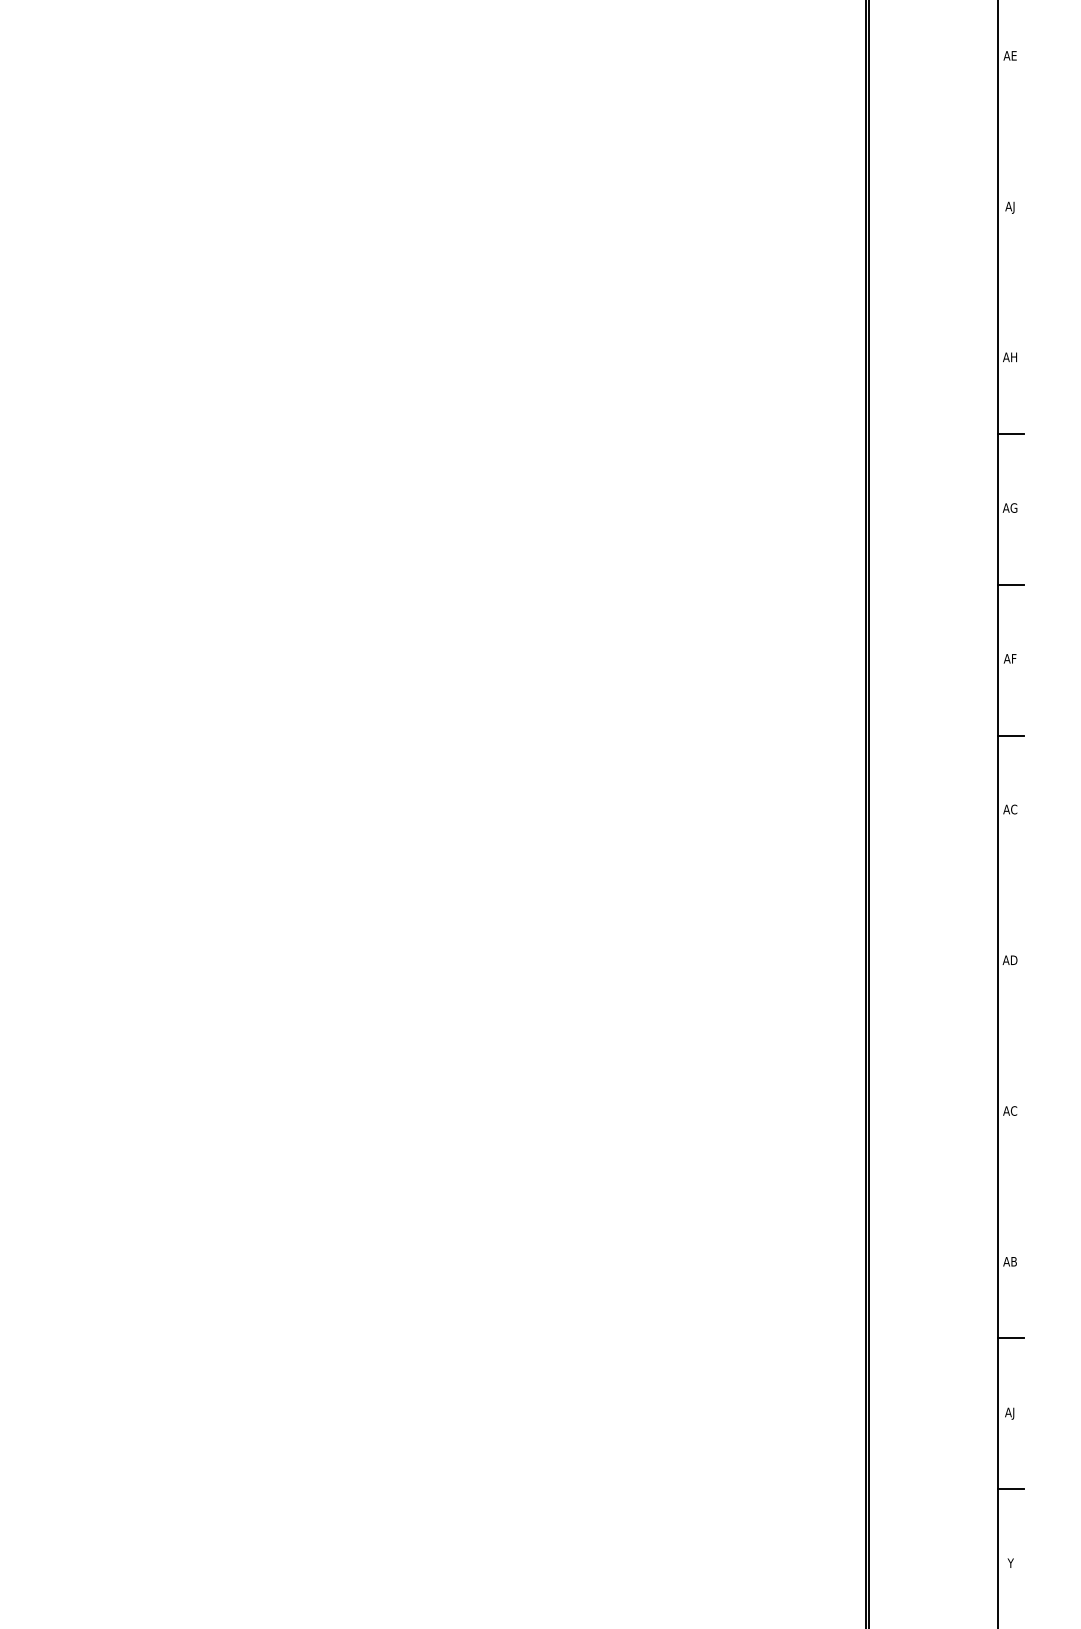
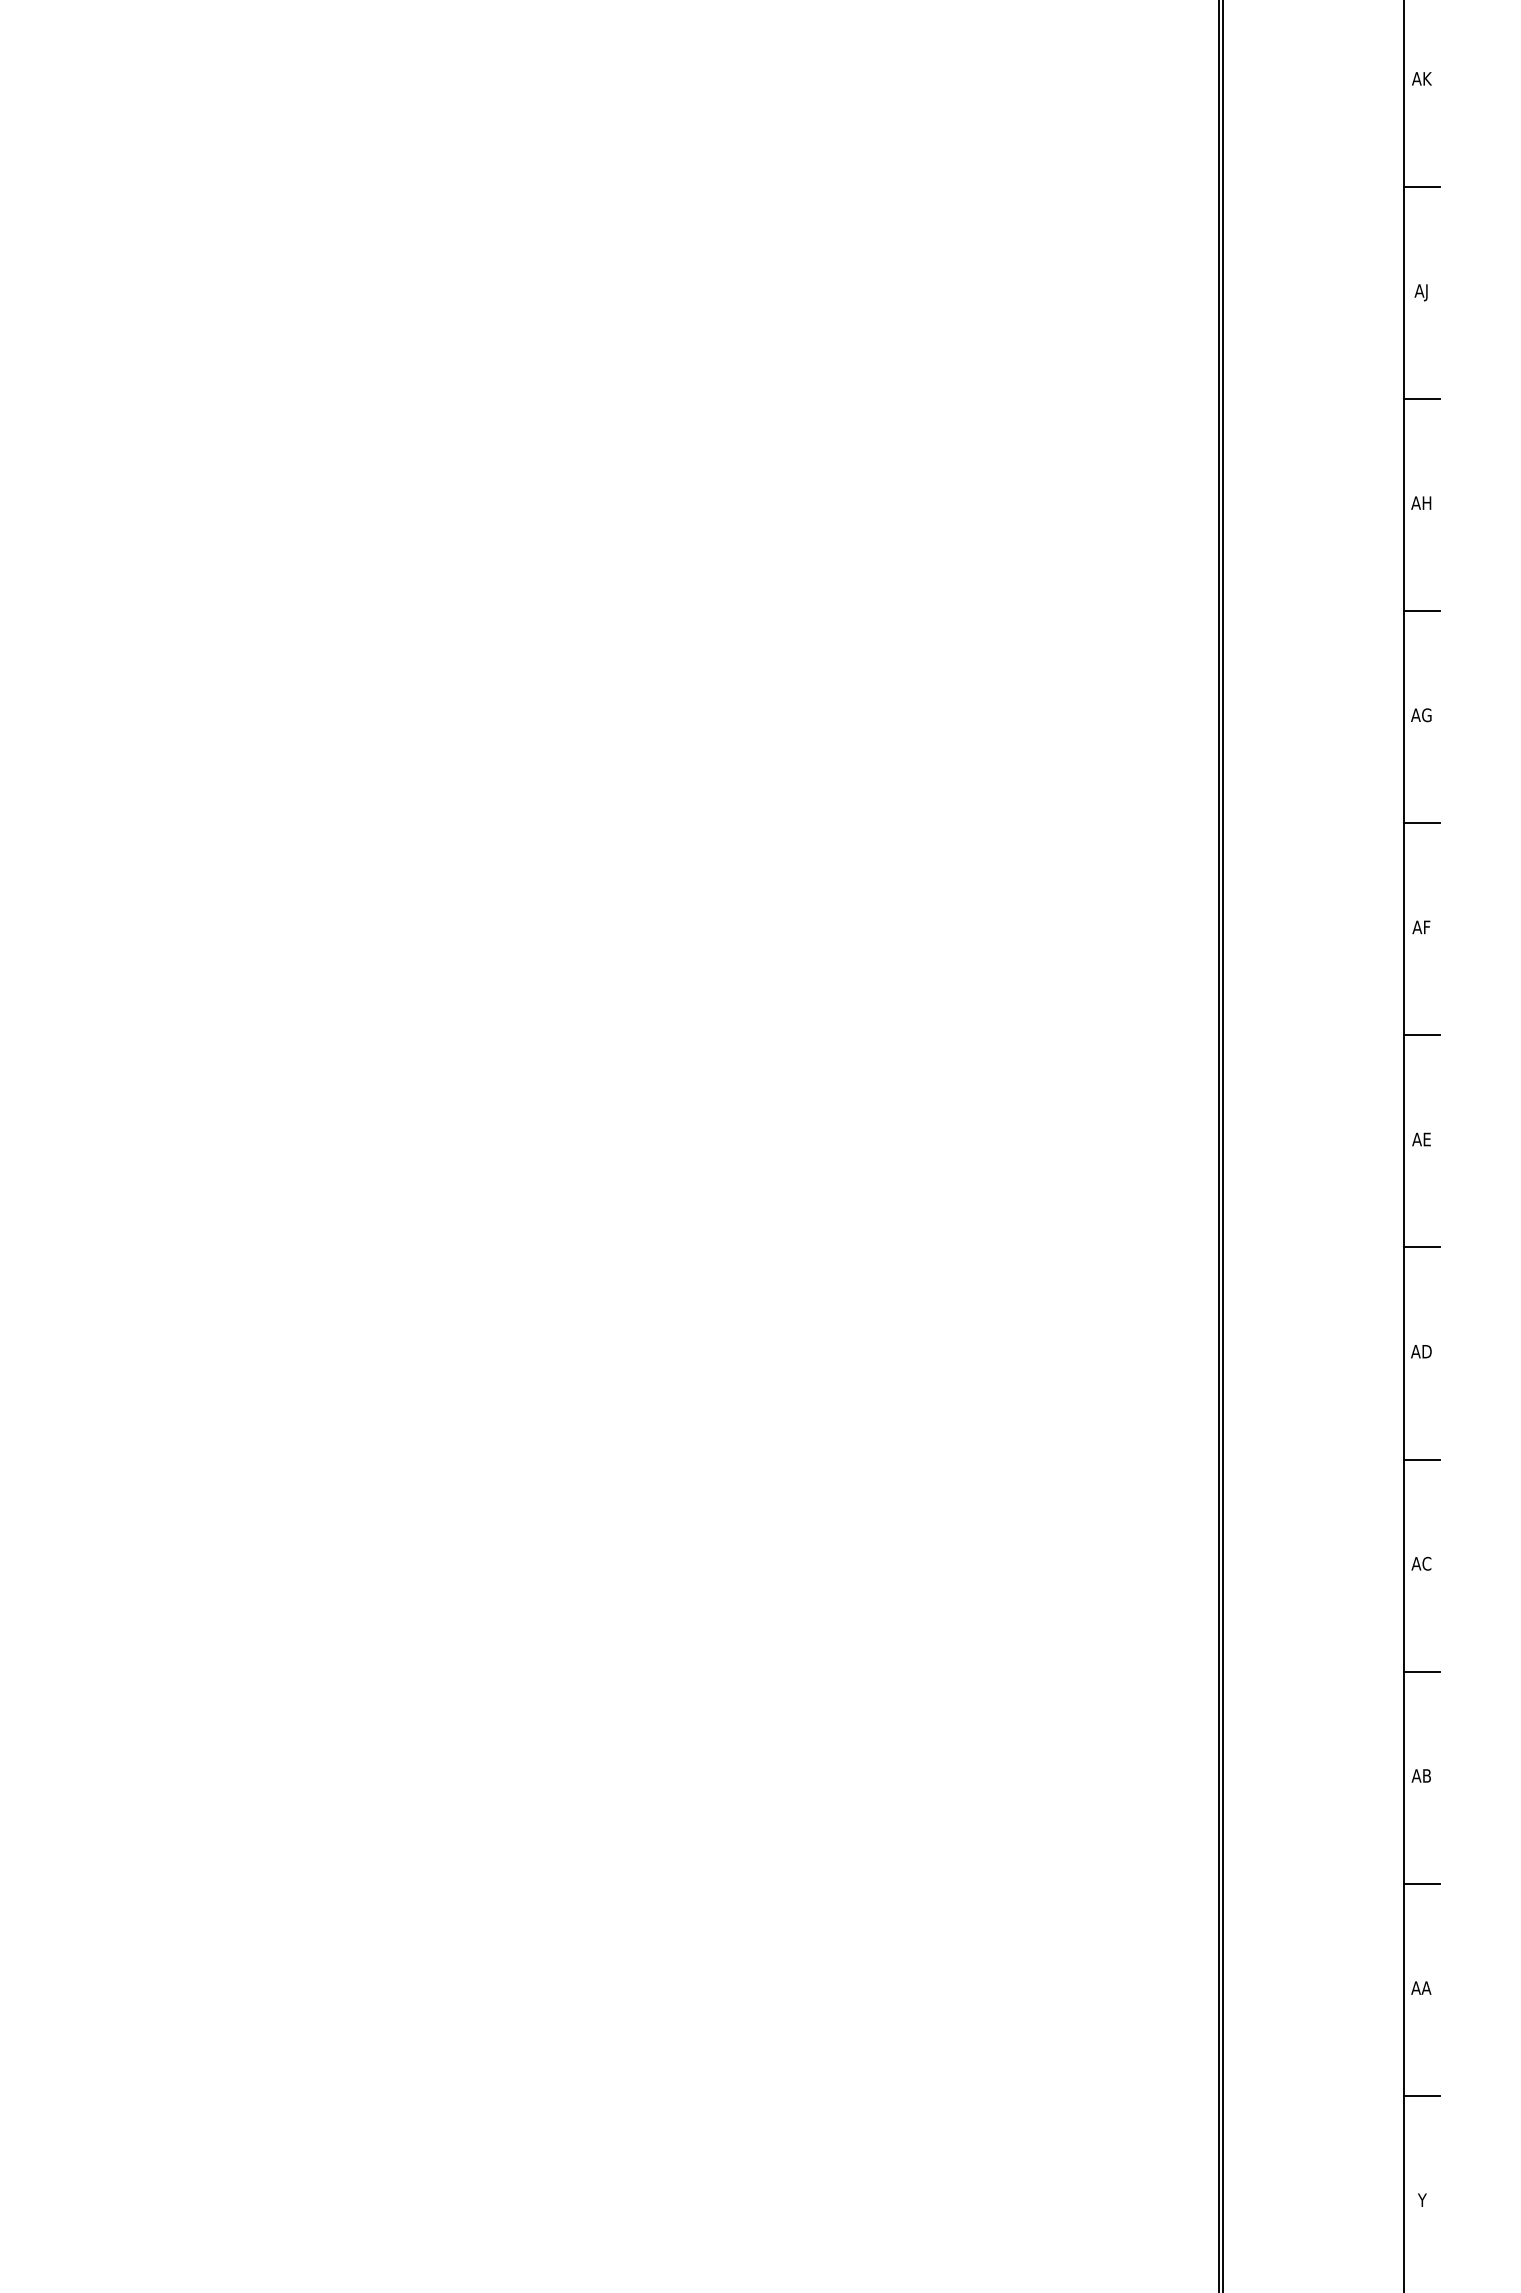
text: (1010, 55) -> (1421, 78), AE -> AK
line: (1010, 132) -> (1421, 186), added
line: (1010, 283) -> (1421, 399), added
text: (1010, 809) -> (1421, 1139), AC -> AE
line: (1010, 886) -> (1421, 1247), added
line: (1010, 1037) -> (1421, 1460), added
line: (1010, 1187) -> (1421, 1671), added
text: (1010, 1413) -> (1421, 1989), AJ -> AA

